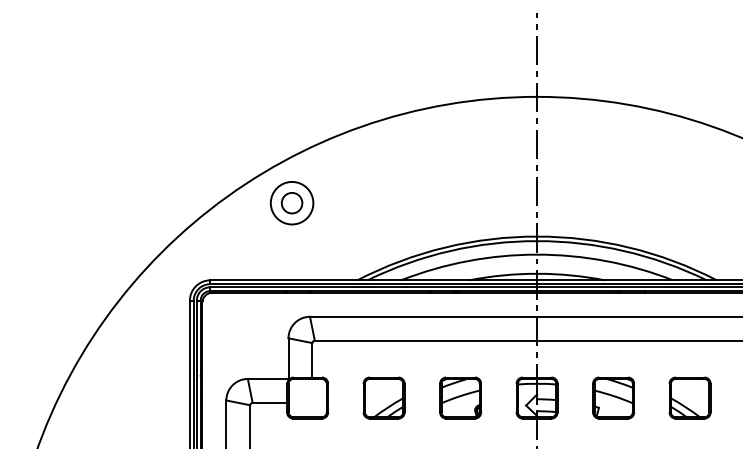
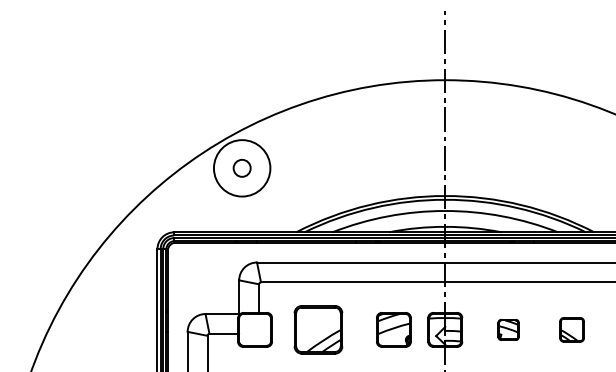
circle: (291, 202) -> (241, 167), size x1.6
part: (384, 397) -> (318, 329), size x1.4
part: (460, 397) -> (393, 329), moved
part: (613, 397) -> (508, 329), size x0.6
part: (689, 397) -> (571, 329), size x0.7

